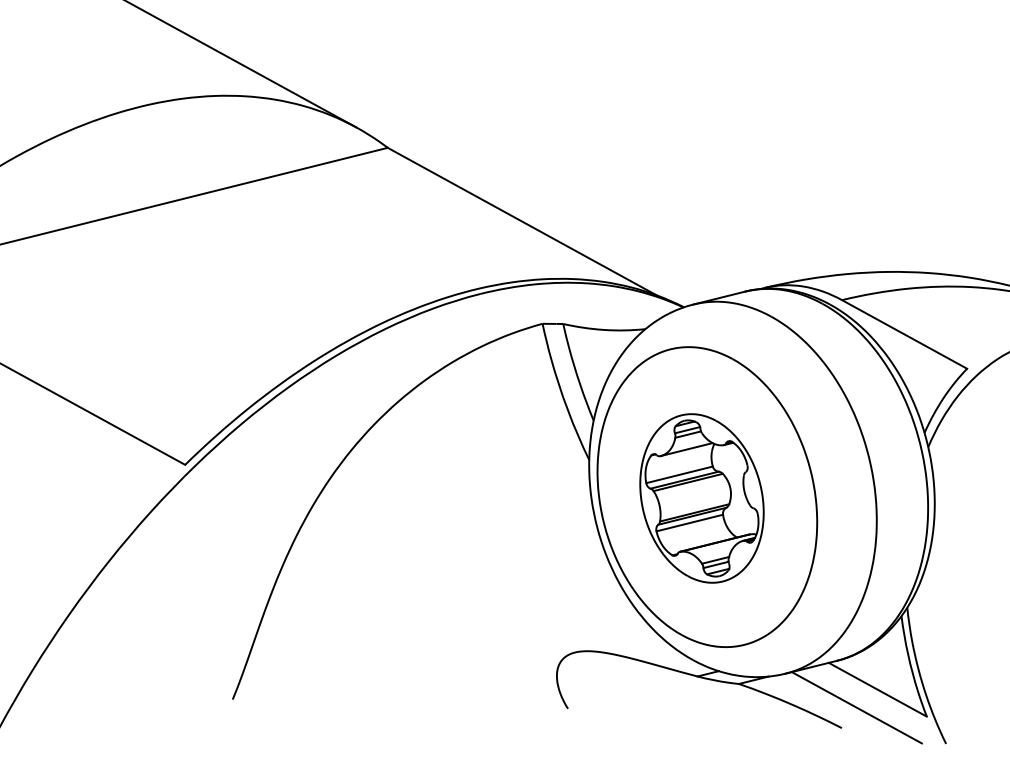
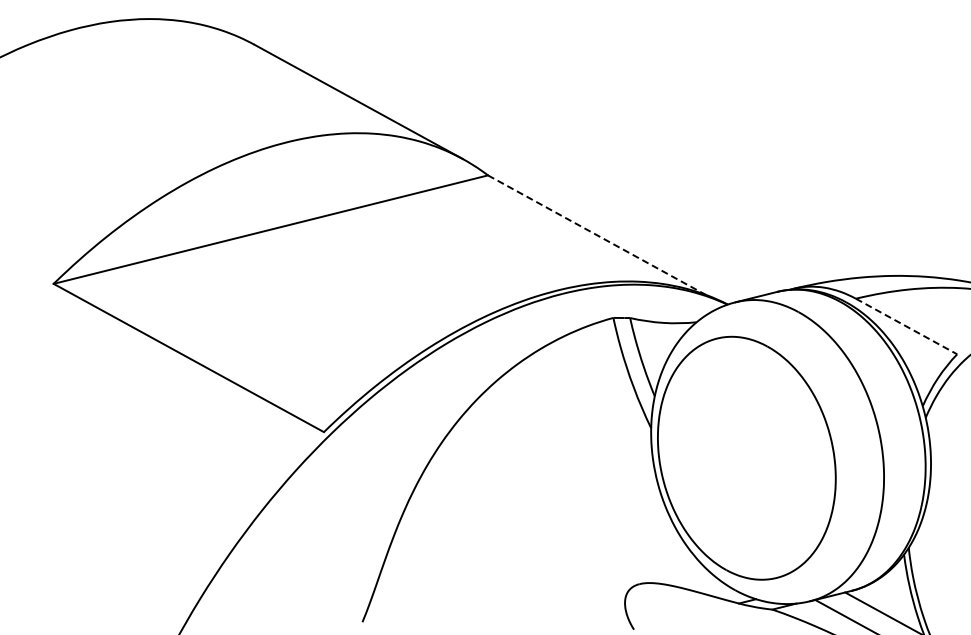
line: (522, 222) -> (597, 235), solid -> dashed
line: (904, 334) -> (906, 326), solid -> dashed
part: (701, 498) -> (742, 459), removed

